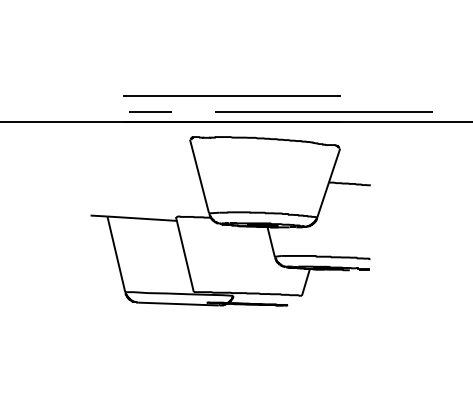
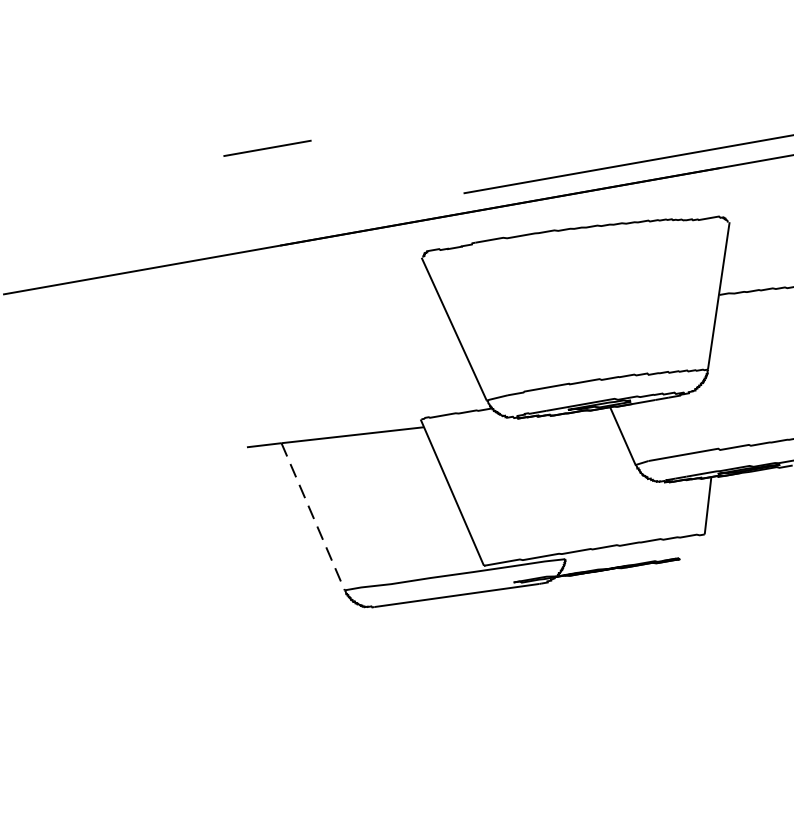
line: (231, 95) -> (490, 153), removed
line: (150, 111) -> (266, 146), moved
line: (116, 254) -> (313, 517), solid -> dashed

